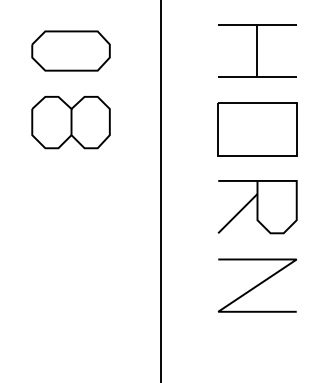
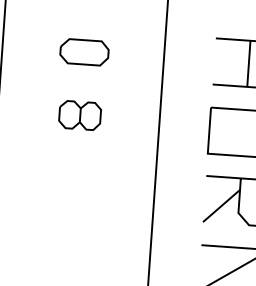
part: (70, 50) -> (84, 51), size x0.7
part: (70, 122) -> (79, 115), size x0.6

